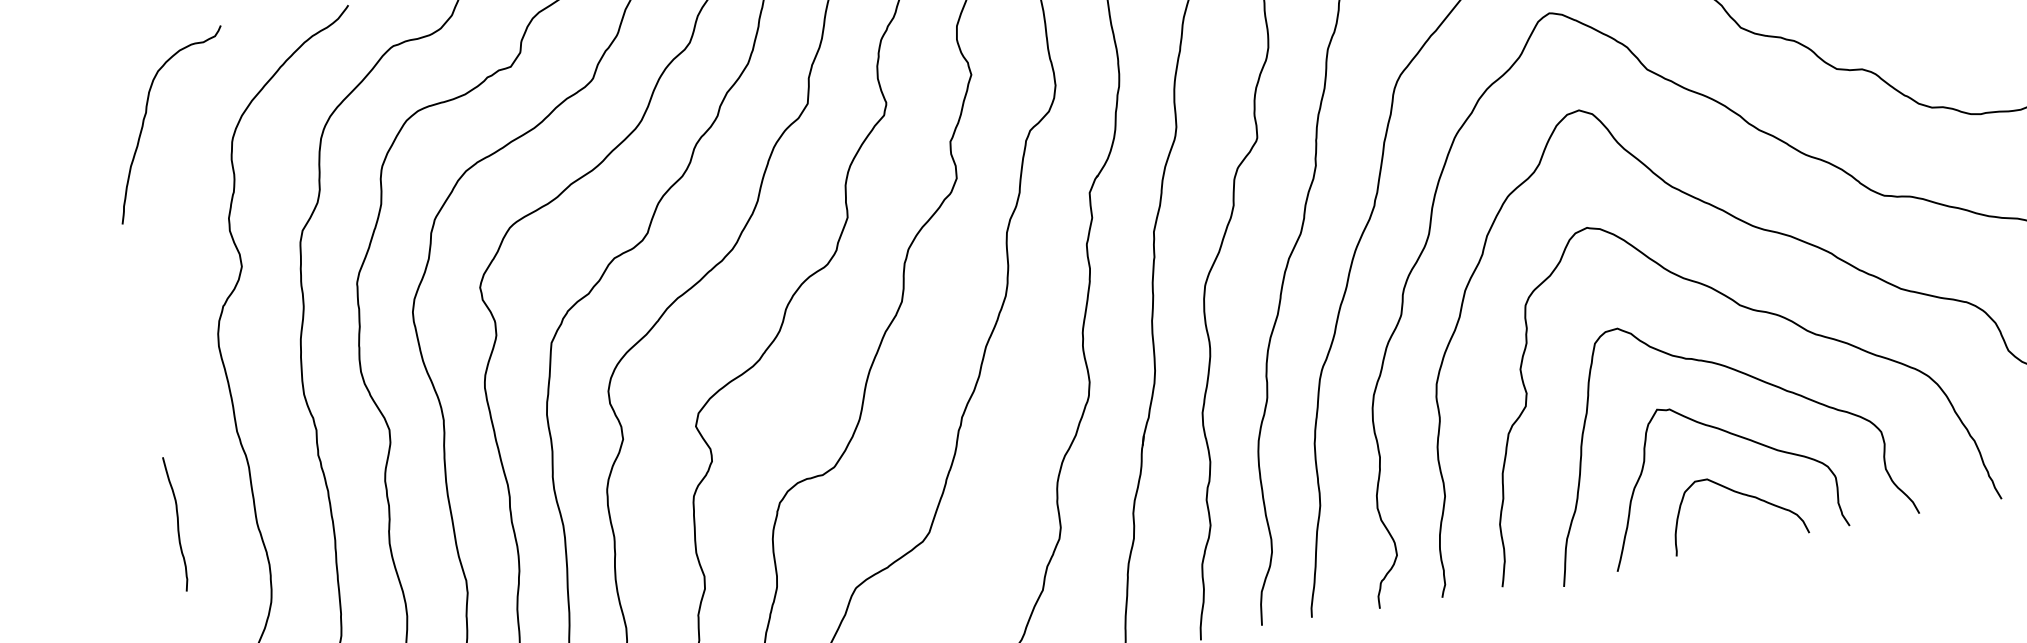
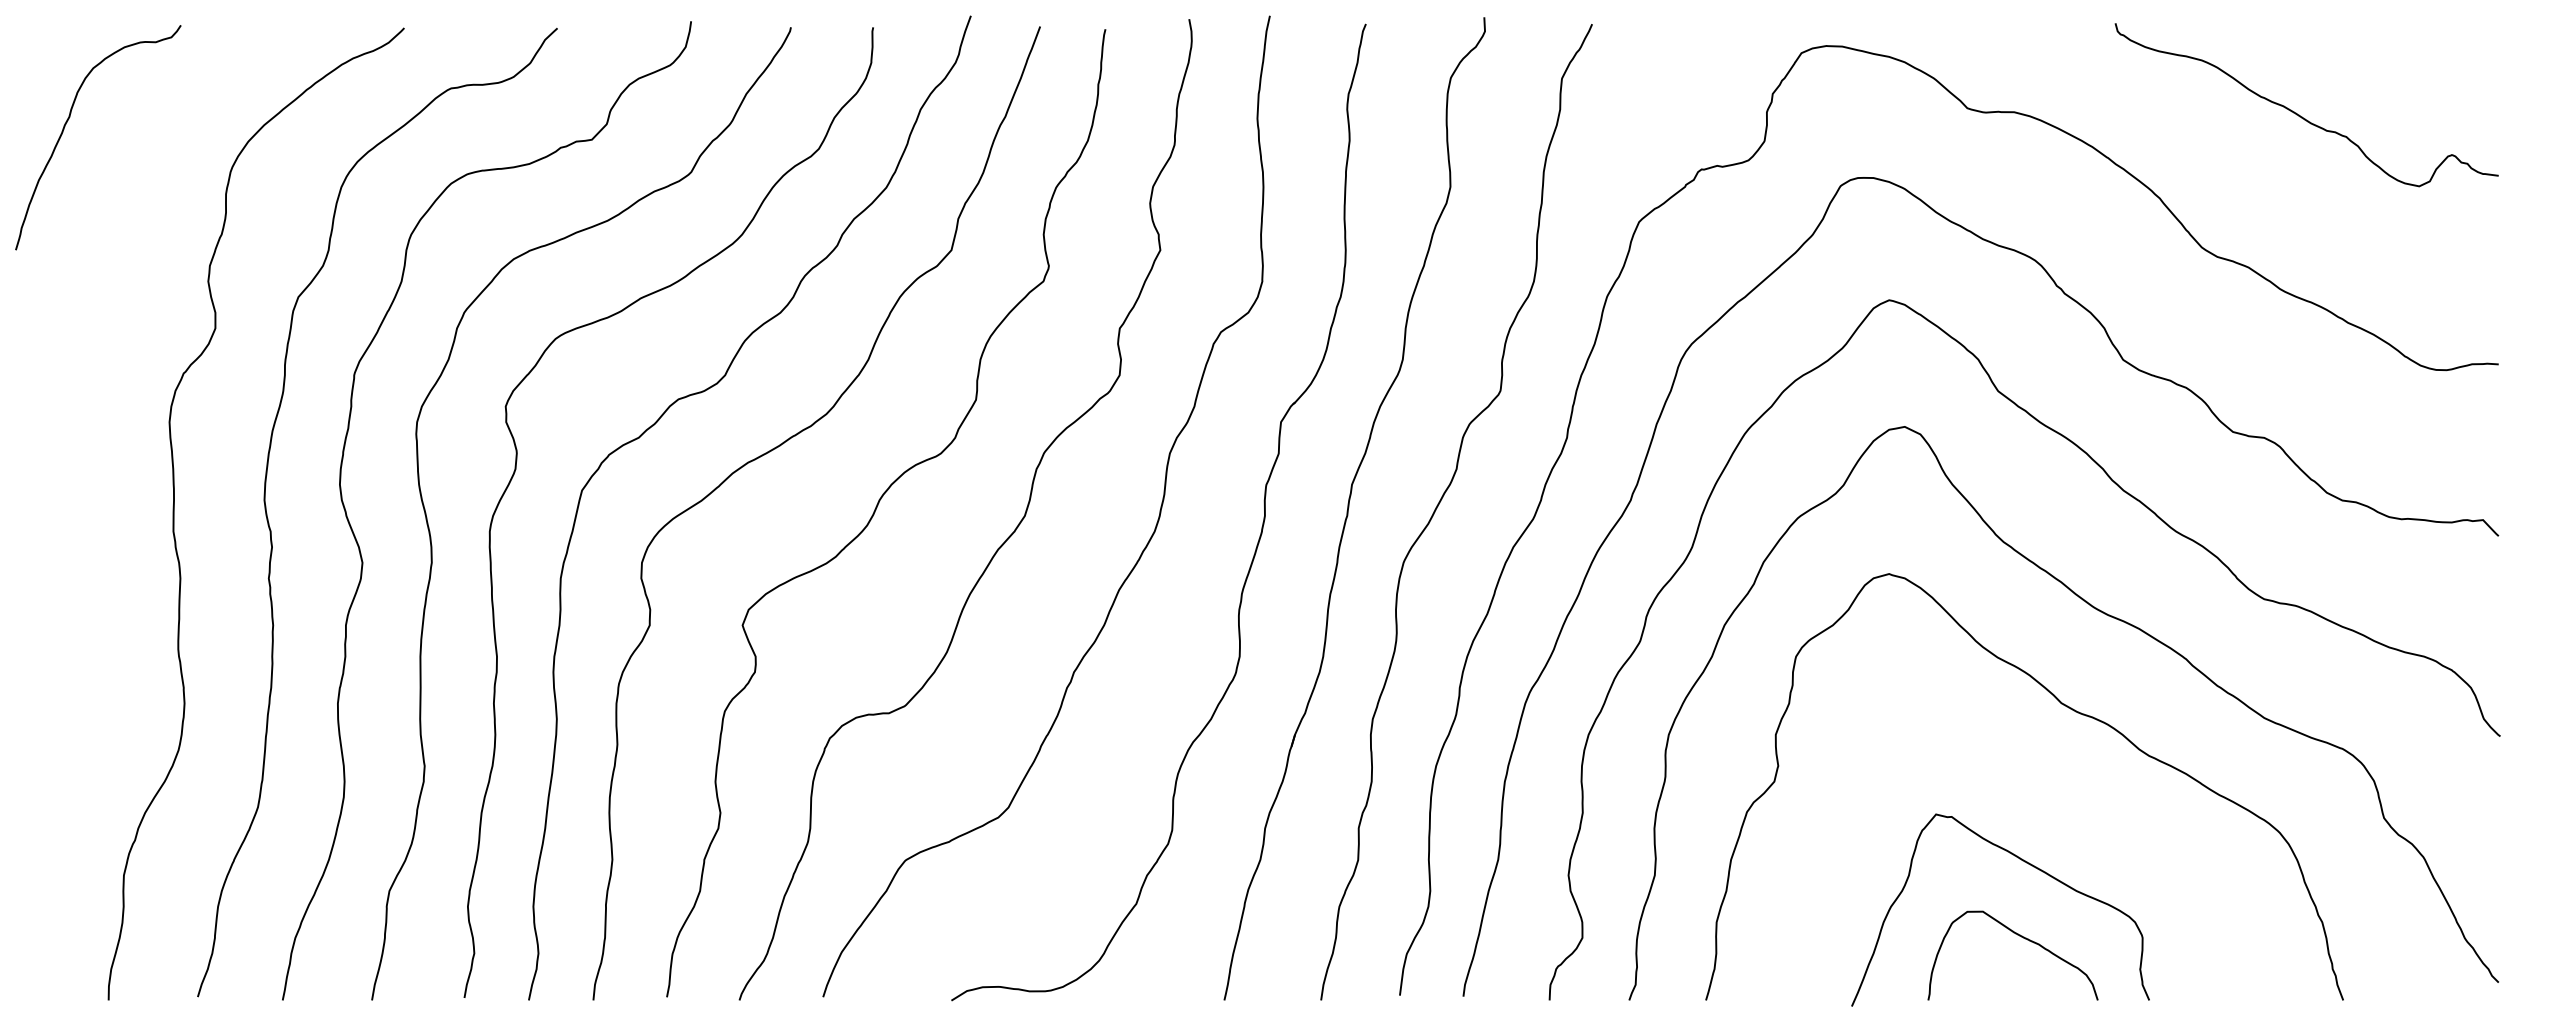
curve: (146, 114) -> (69, 119), moved
curve: (1744, 374) -> (2052, 790), removed
curve: (177, 523) -> (79, 632), removed

